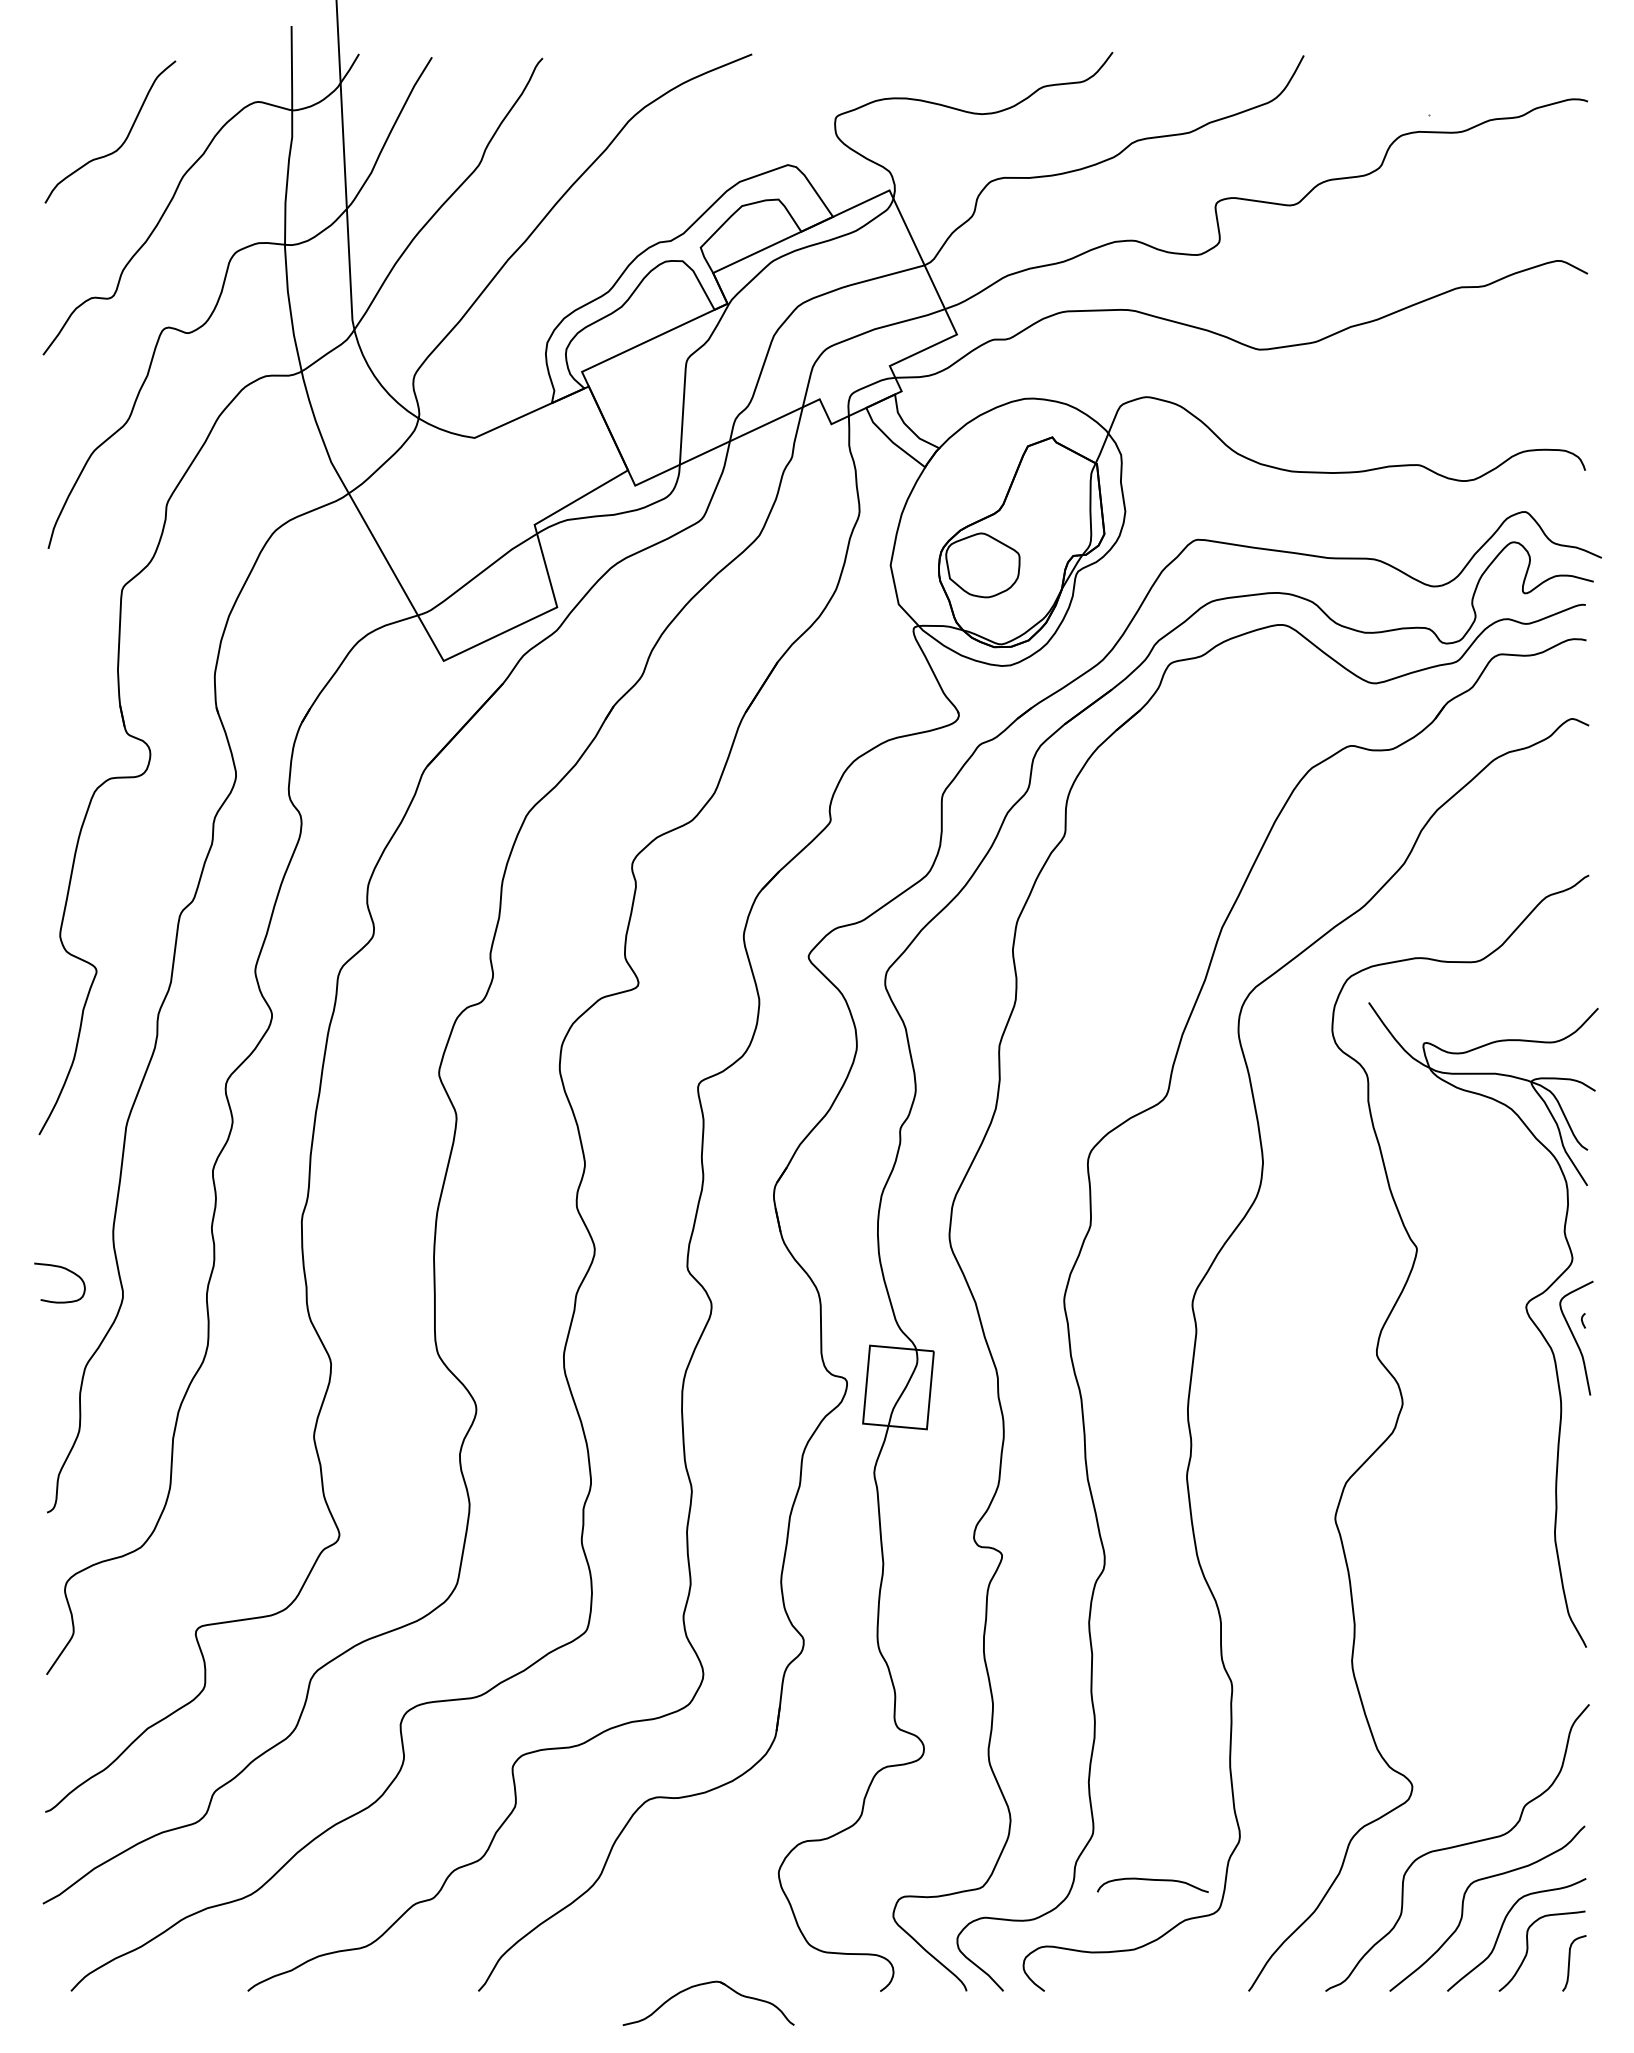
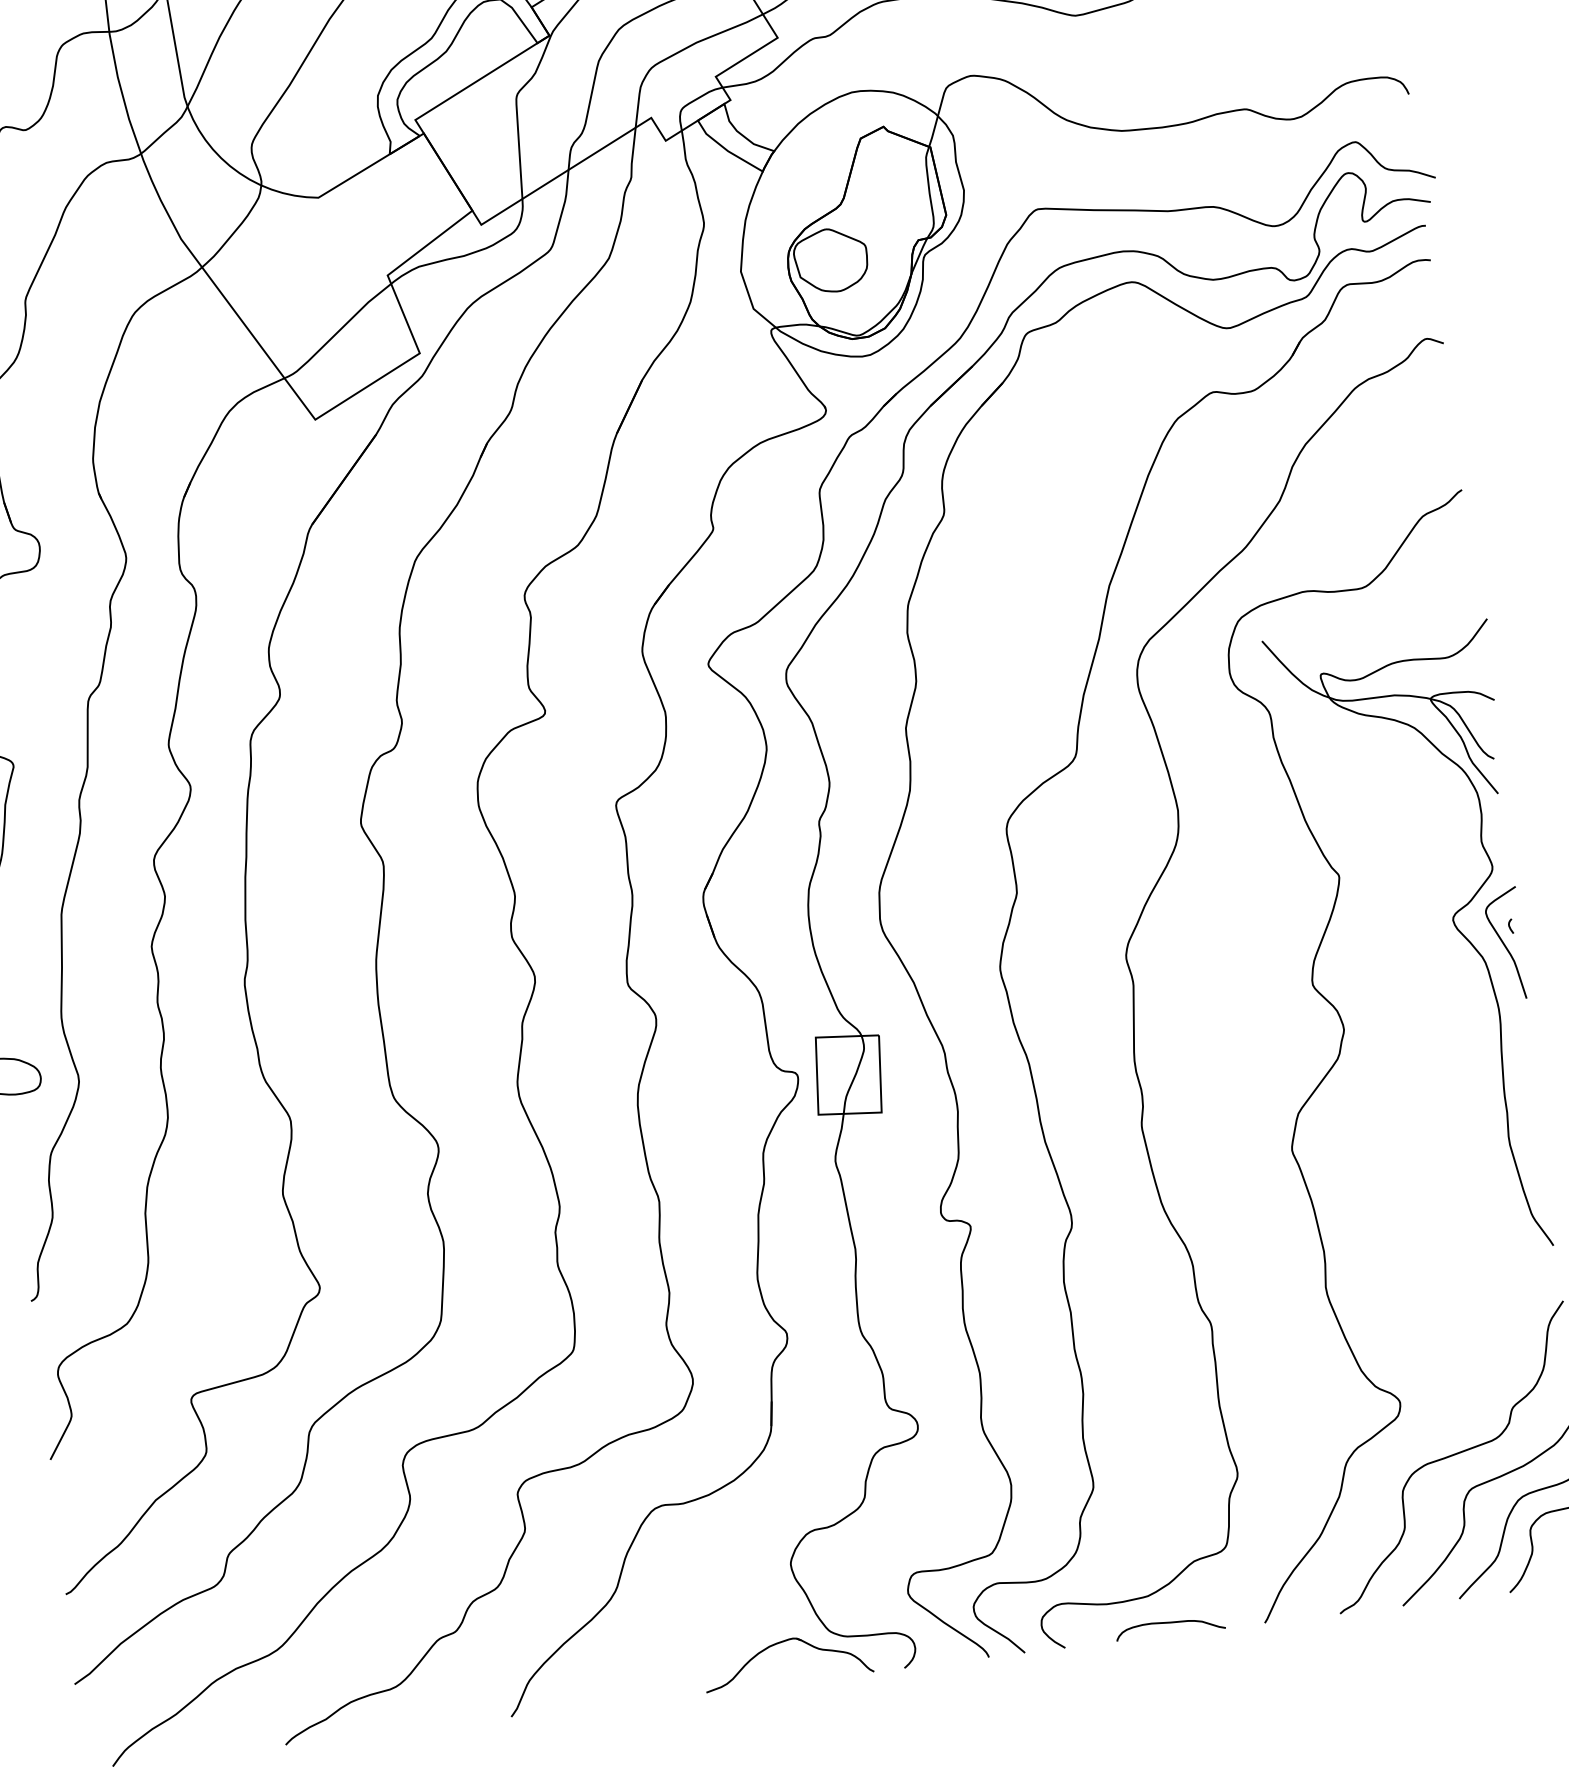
curve: (1152, 1880) -> (1169, 1623), moved
part: (702, 1985) -> (779, 1644), moved

